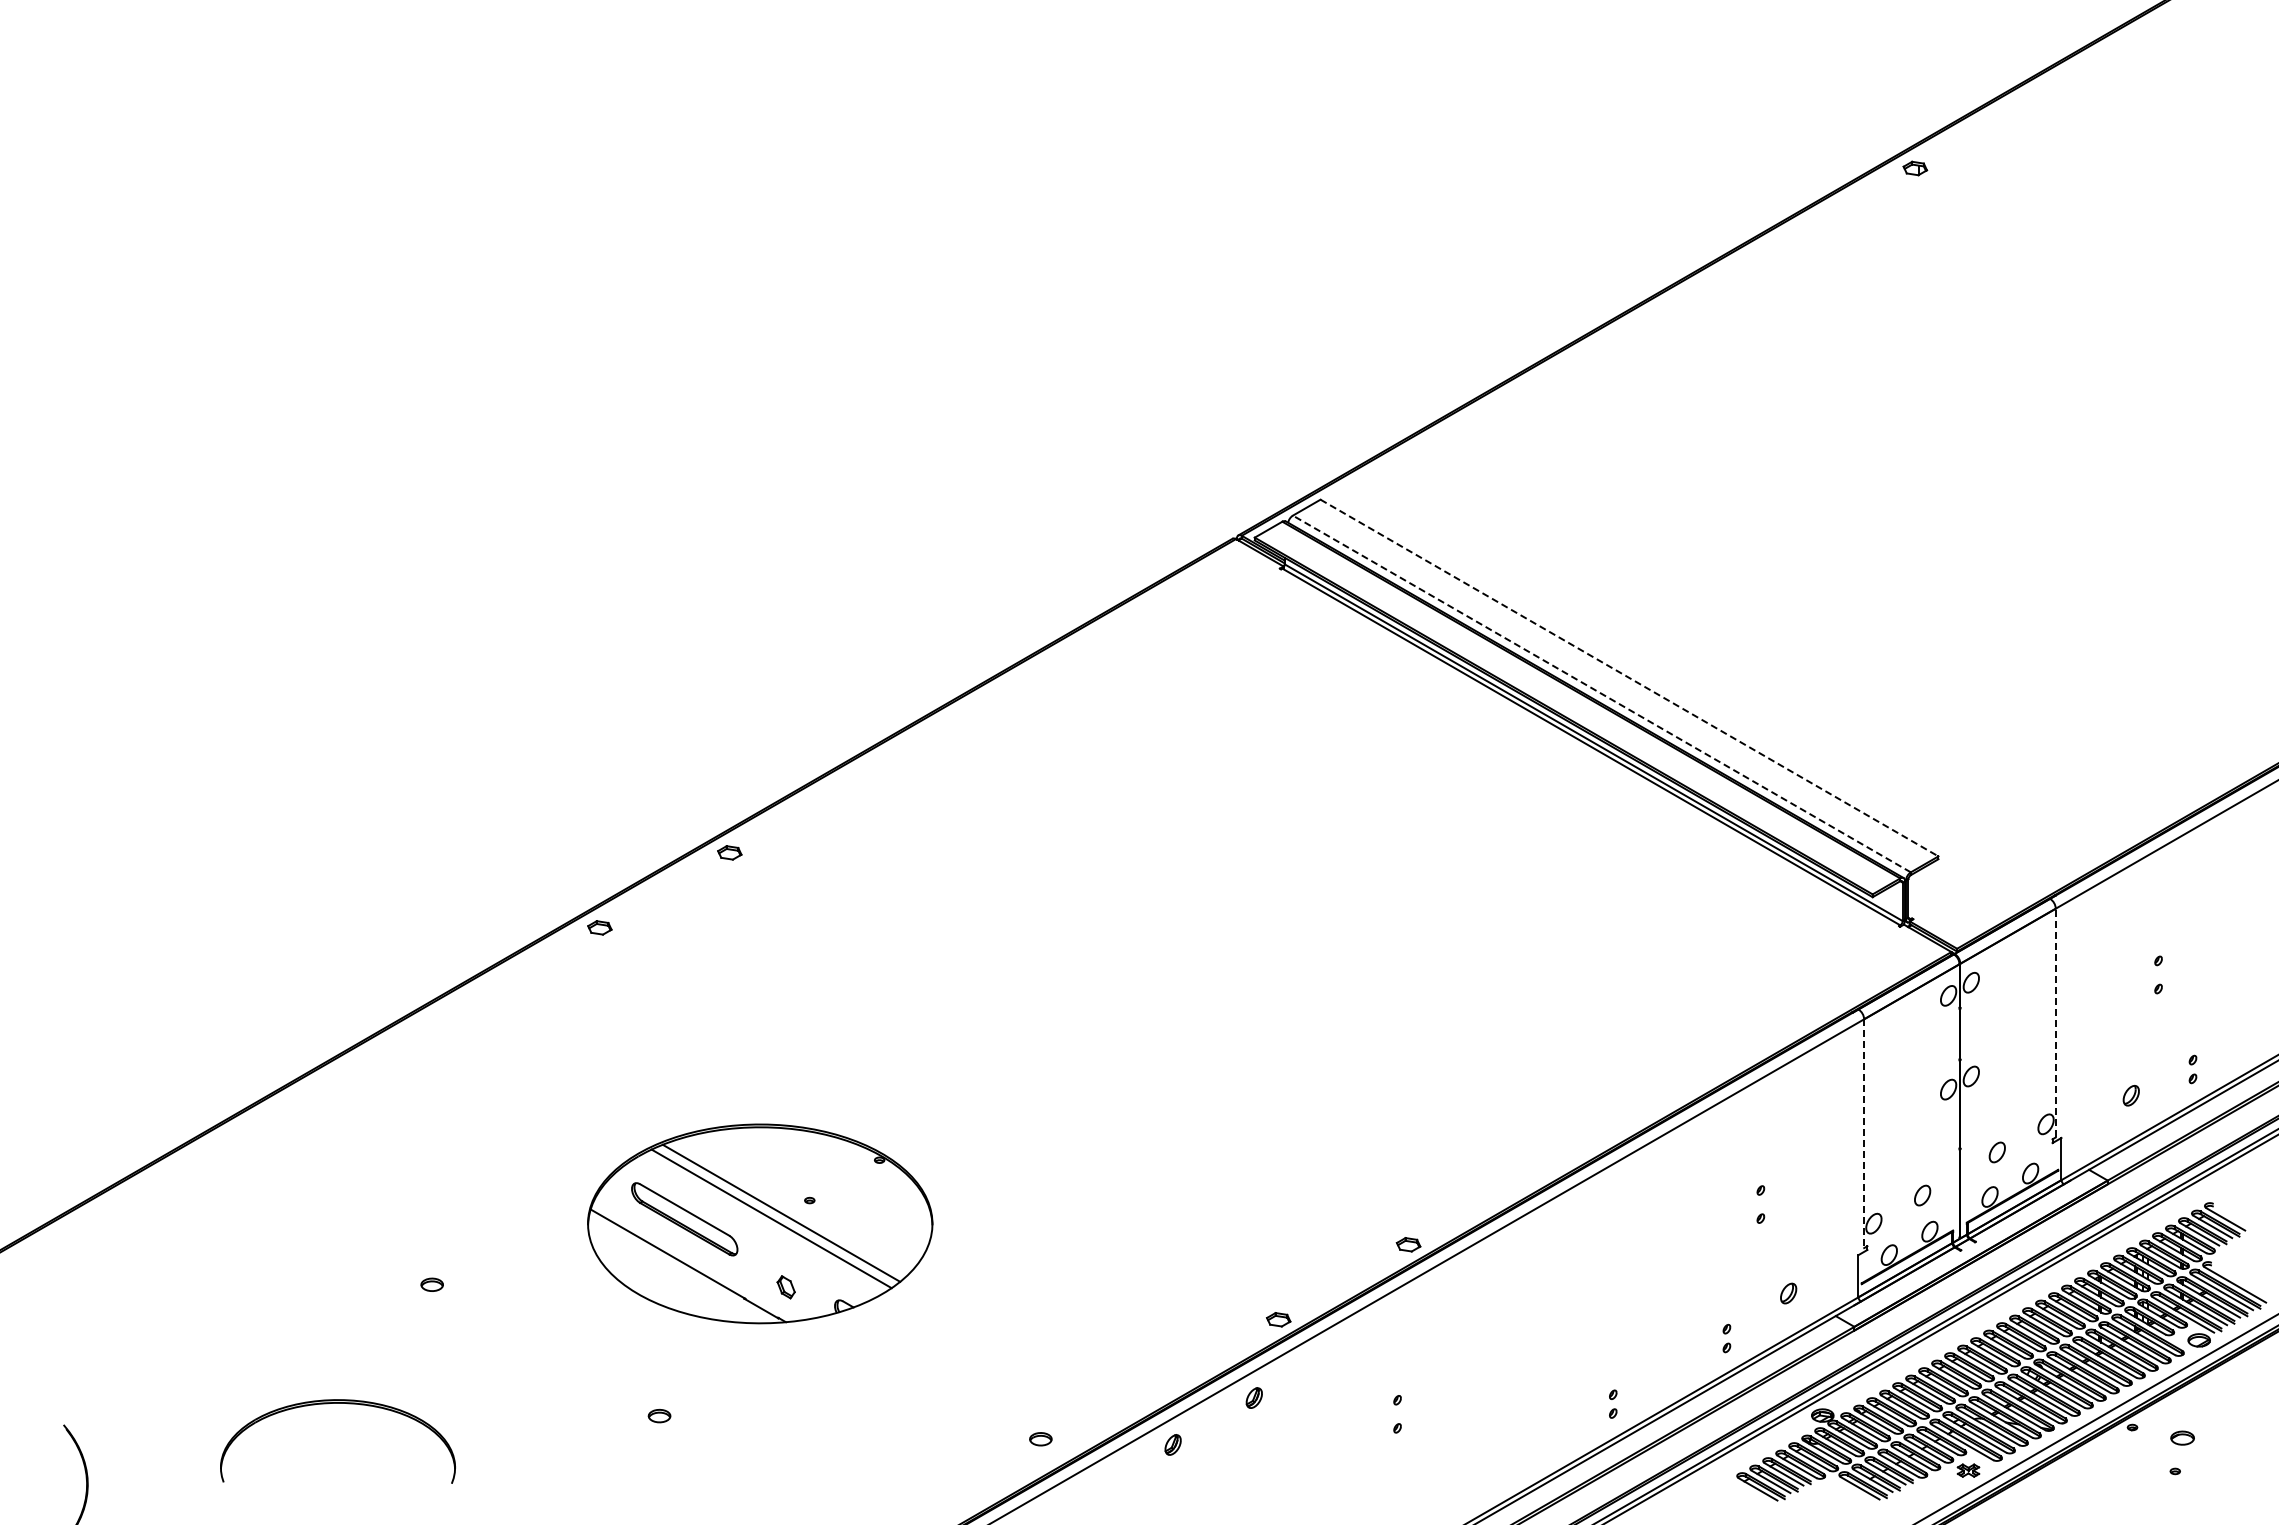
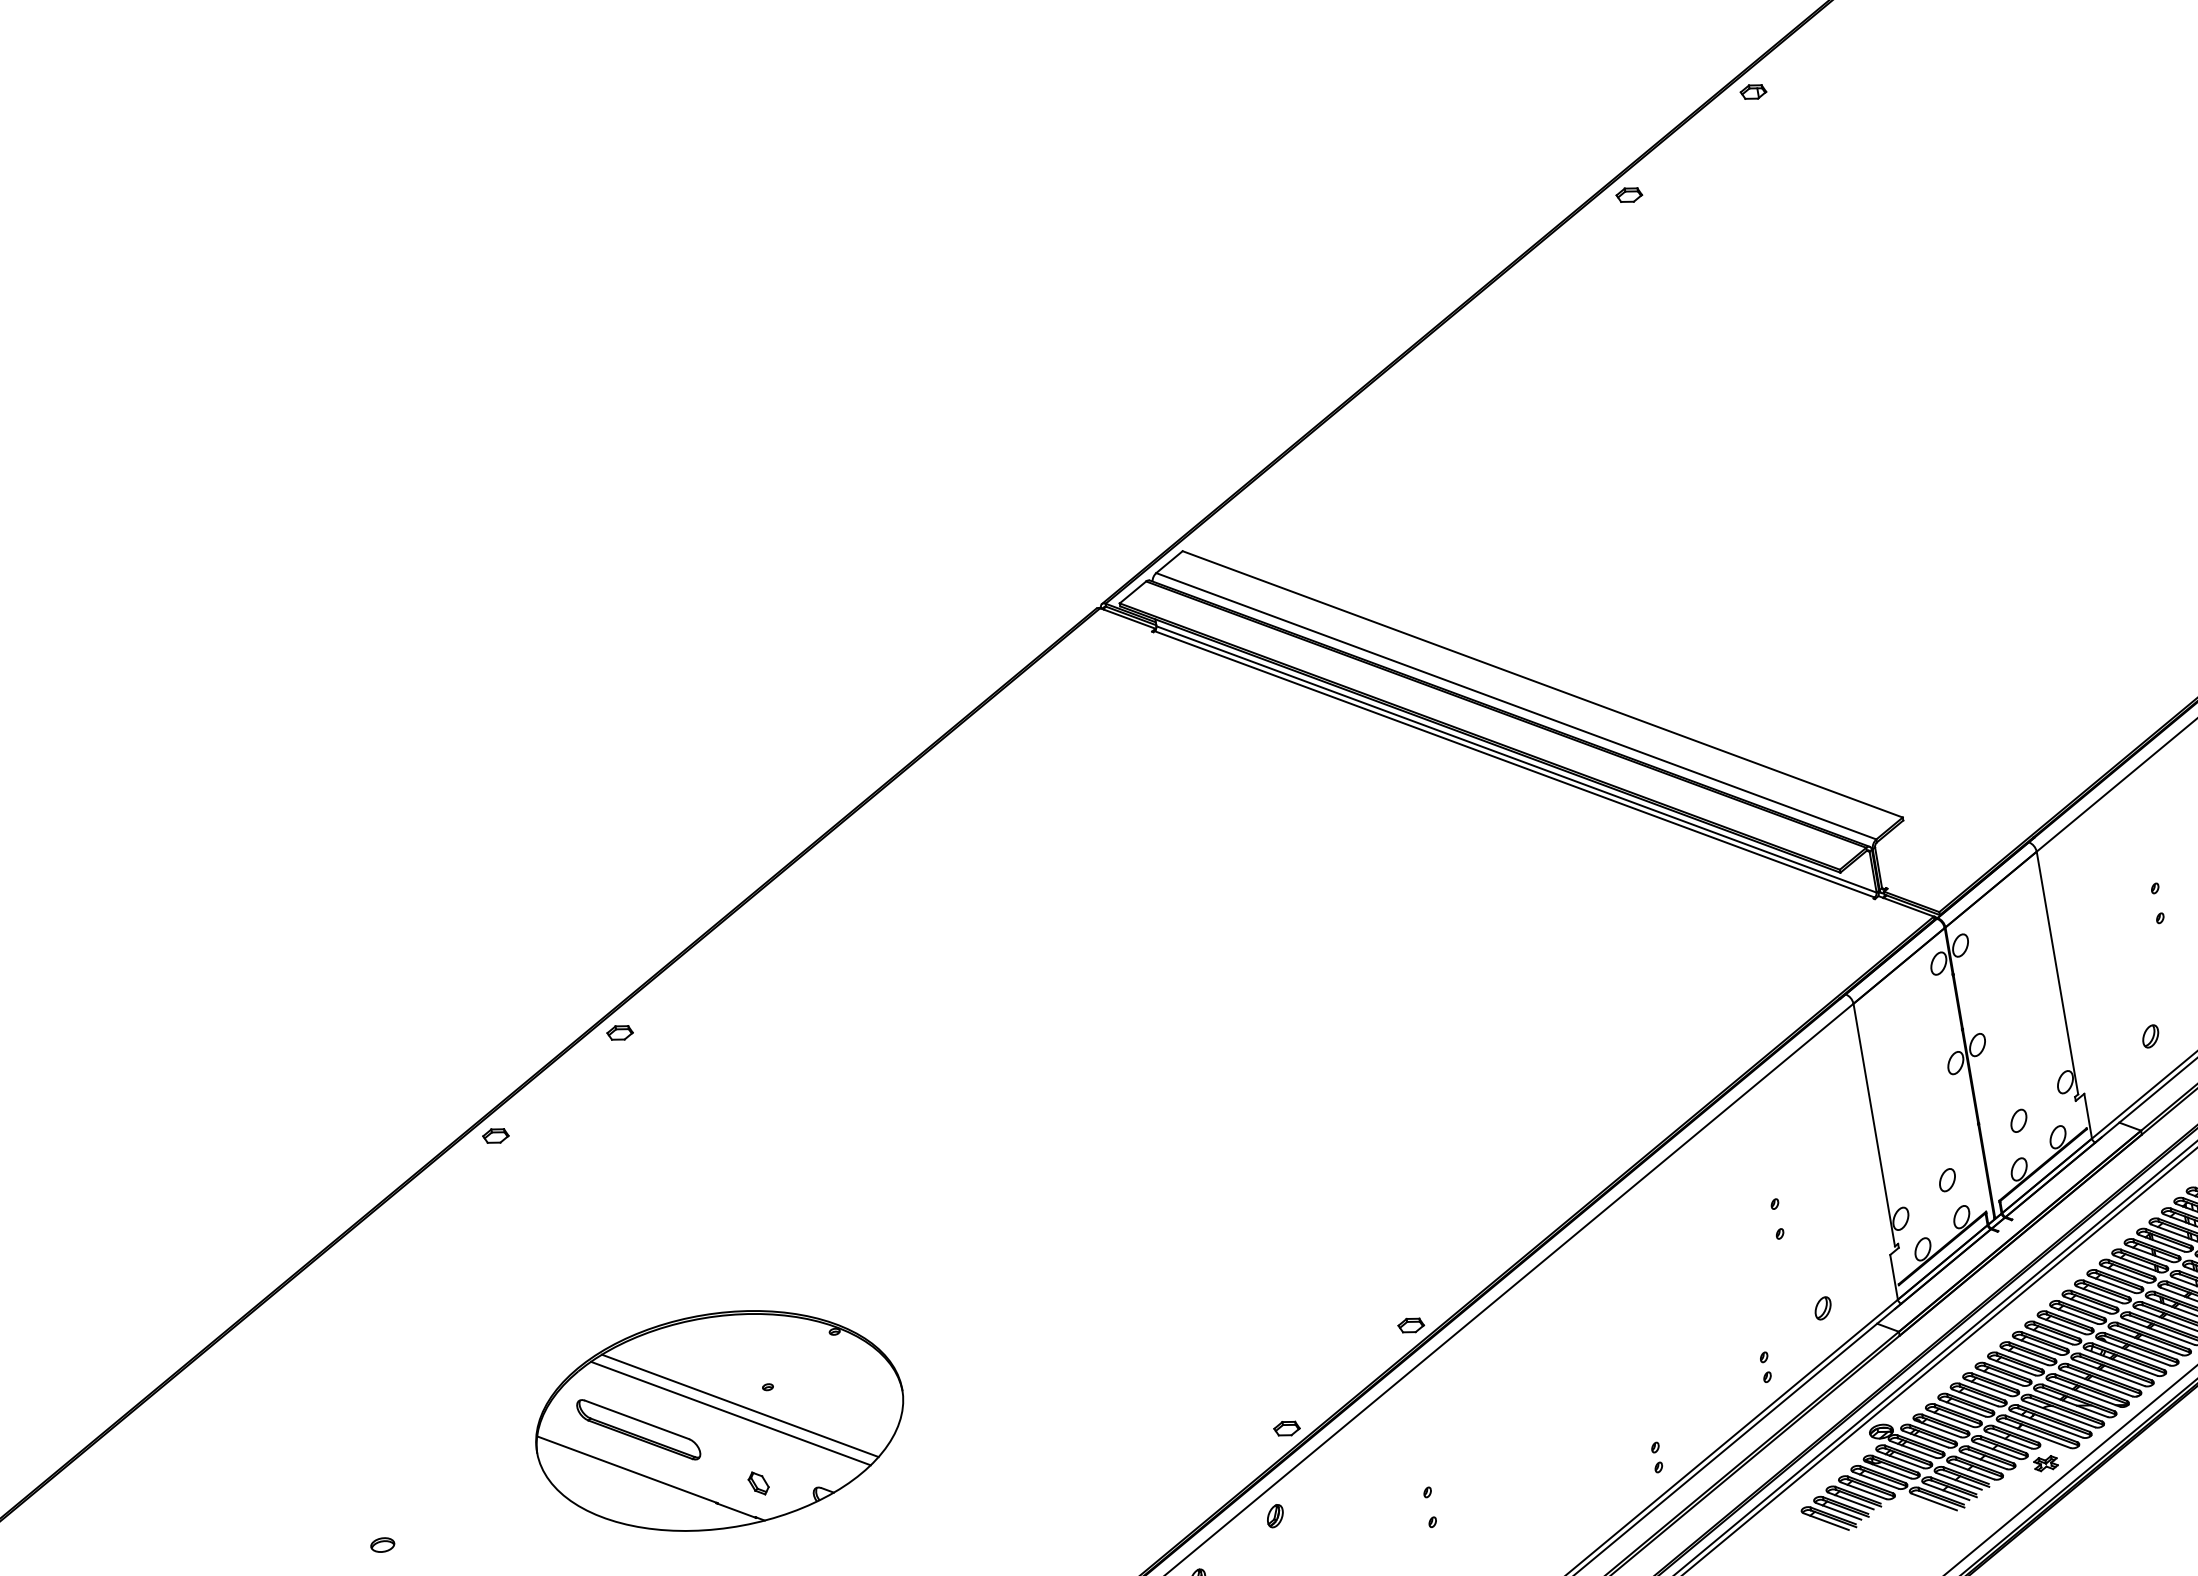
part: (1785, 243) -> (1629, 195), added
line: (1629, 678) -> (1542, 684), dashed -> solid
line: (1601, 693) -> (1515, 705), dashed -> solid
line: (2055, 1022) -> (2057, 972), dashed -> solid
line: (1864, 1134) -> (1874, 1125), dashed -> solid

